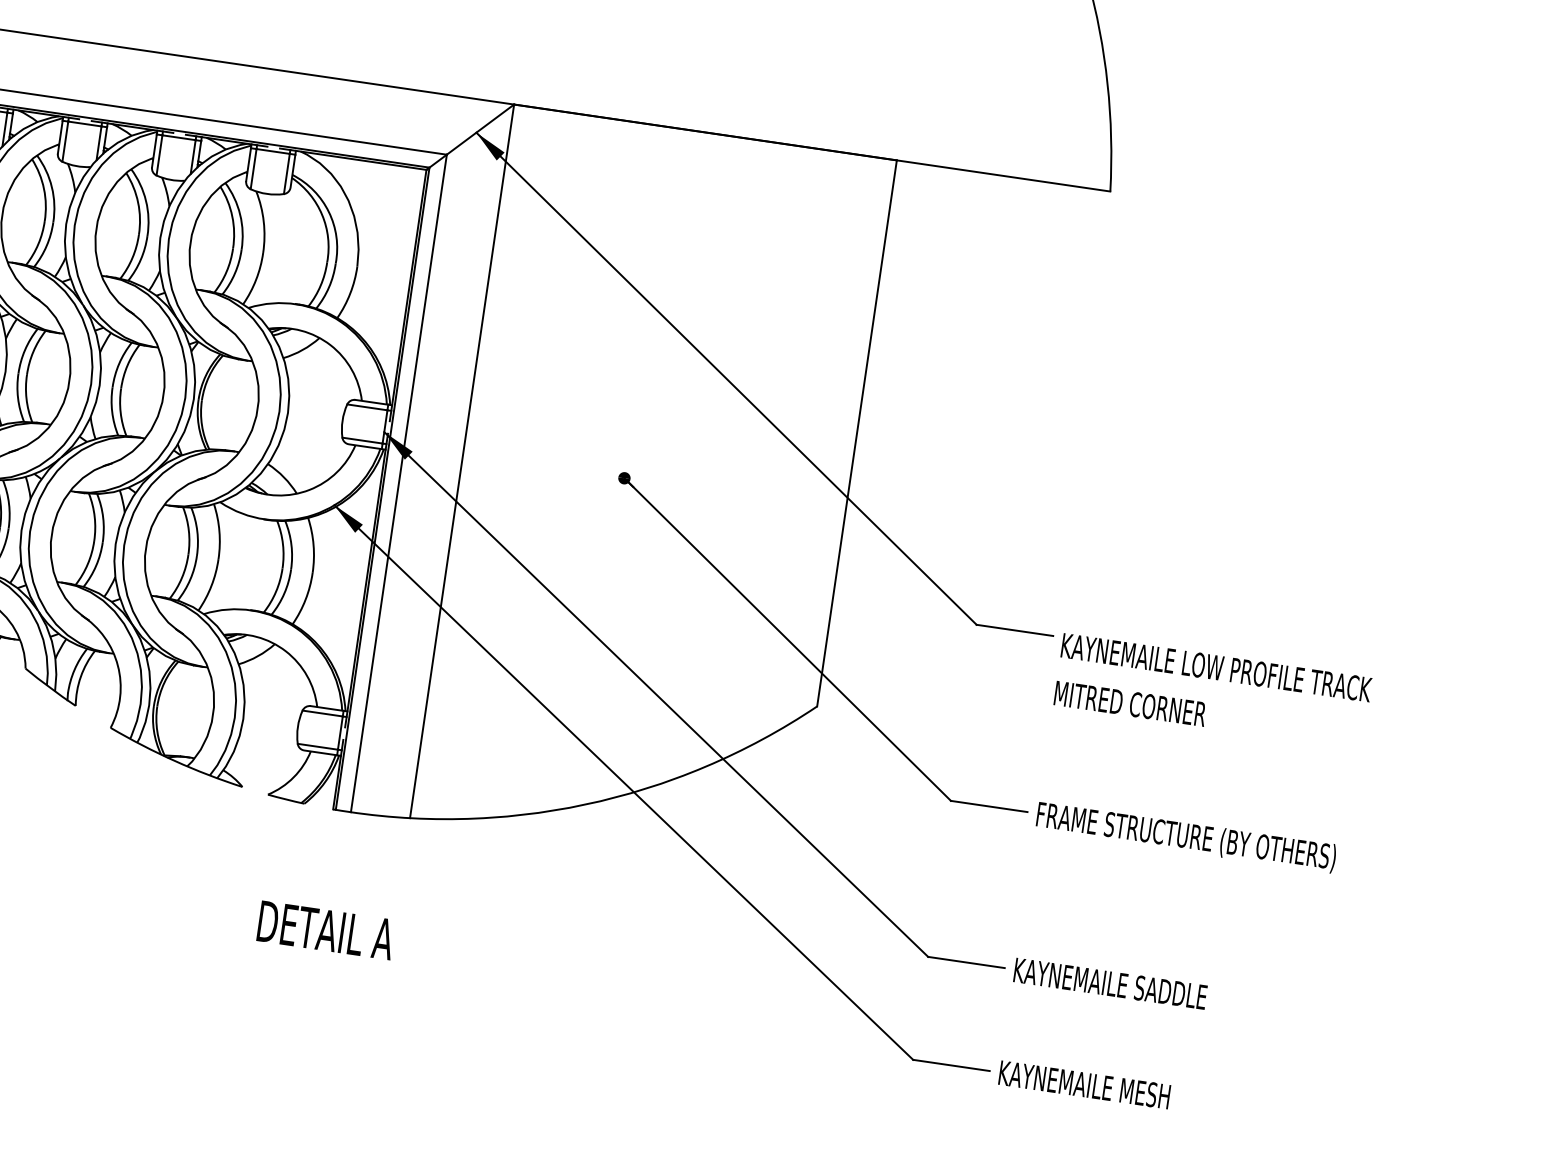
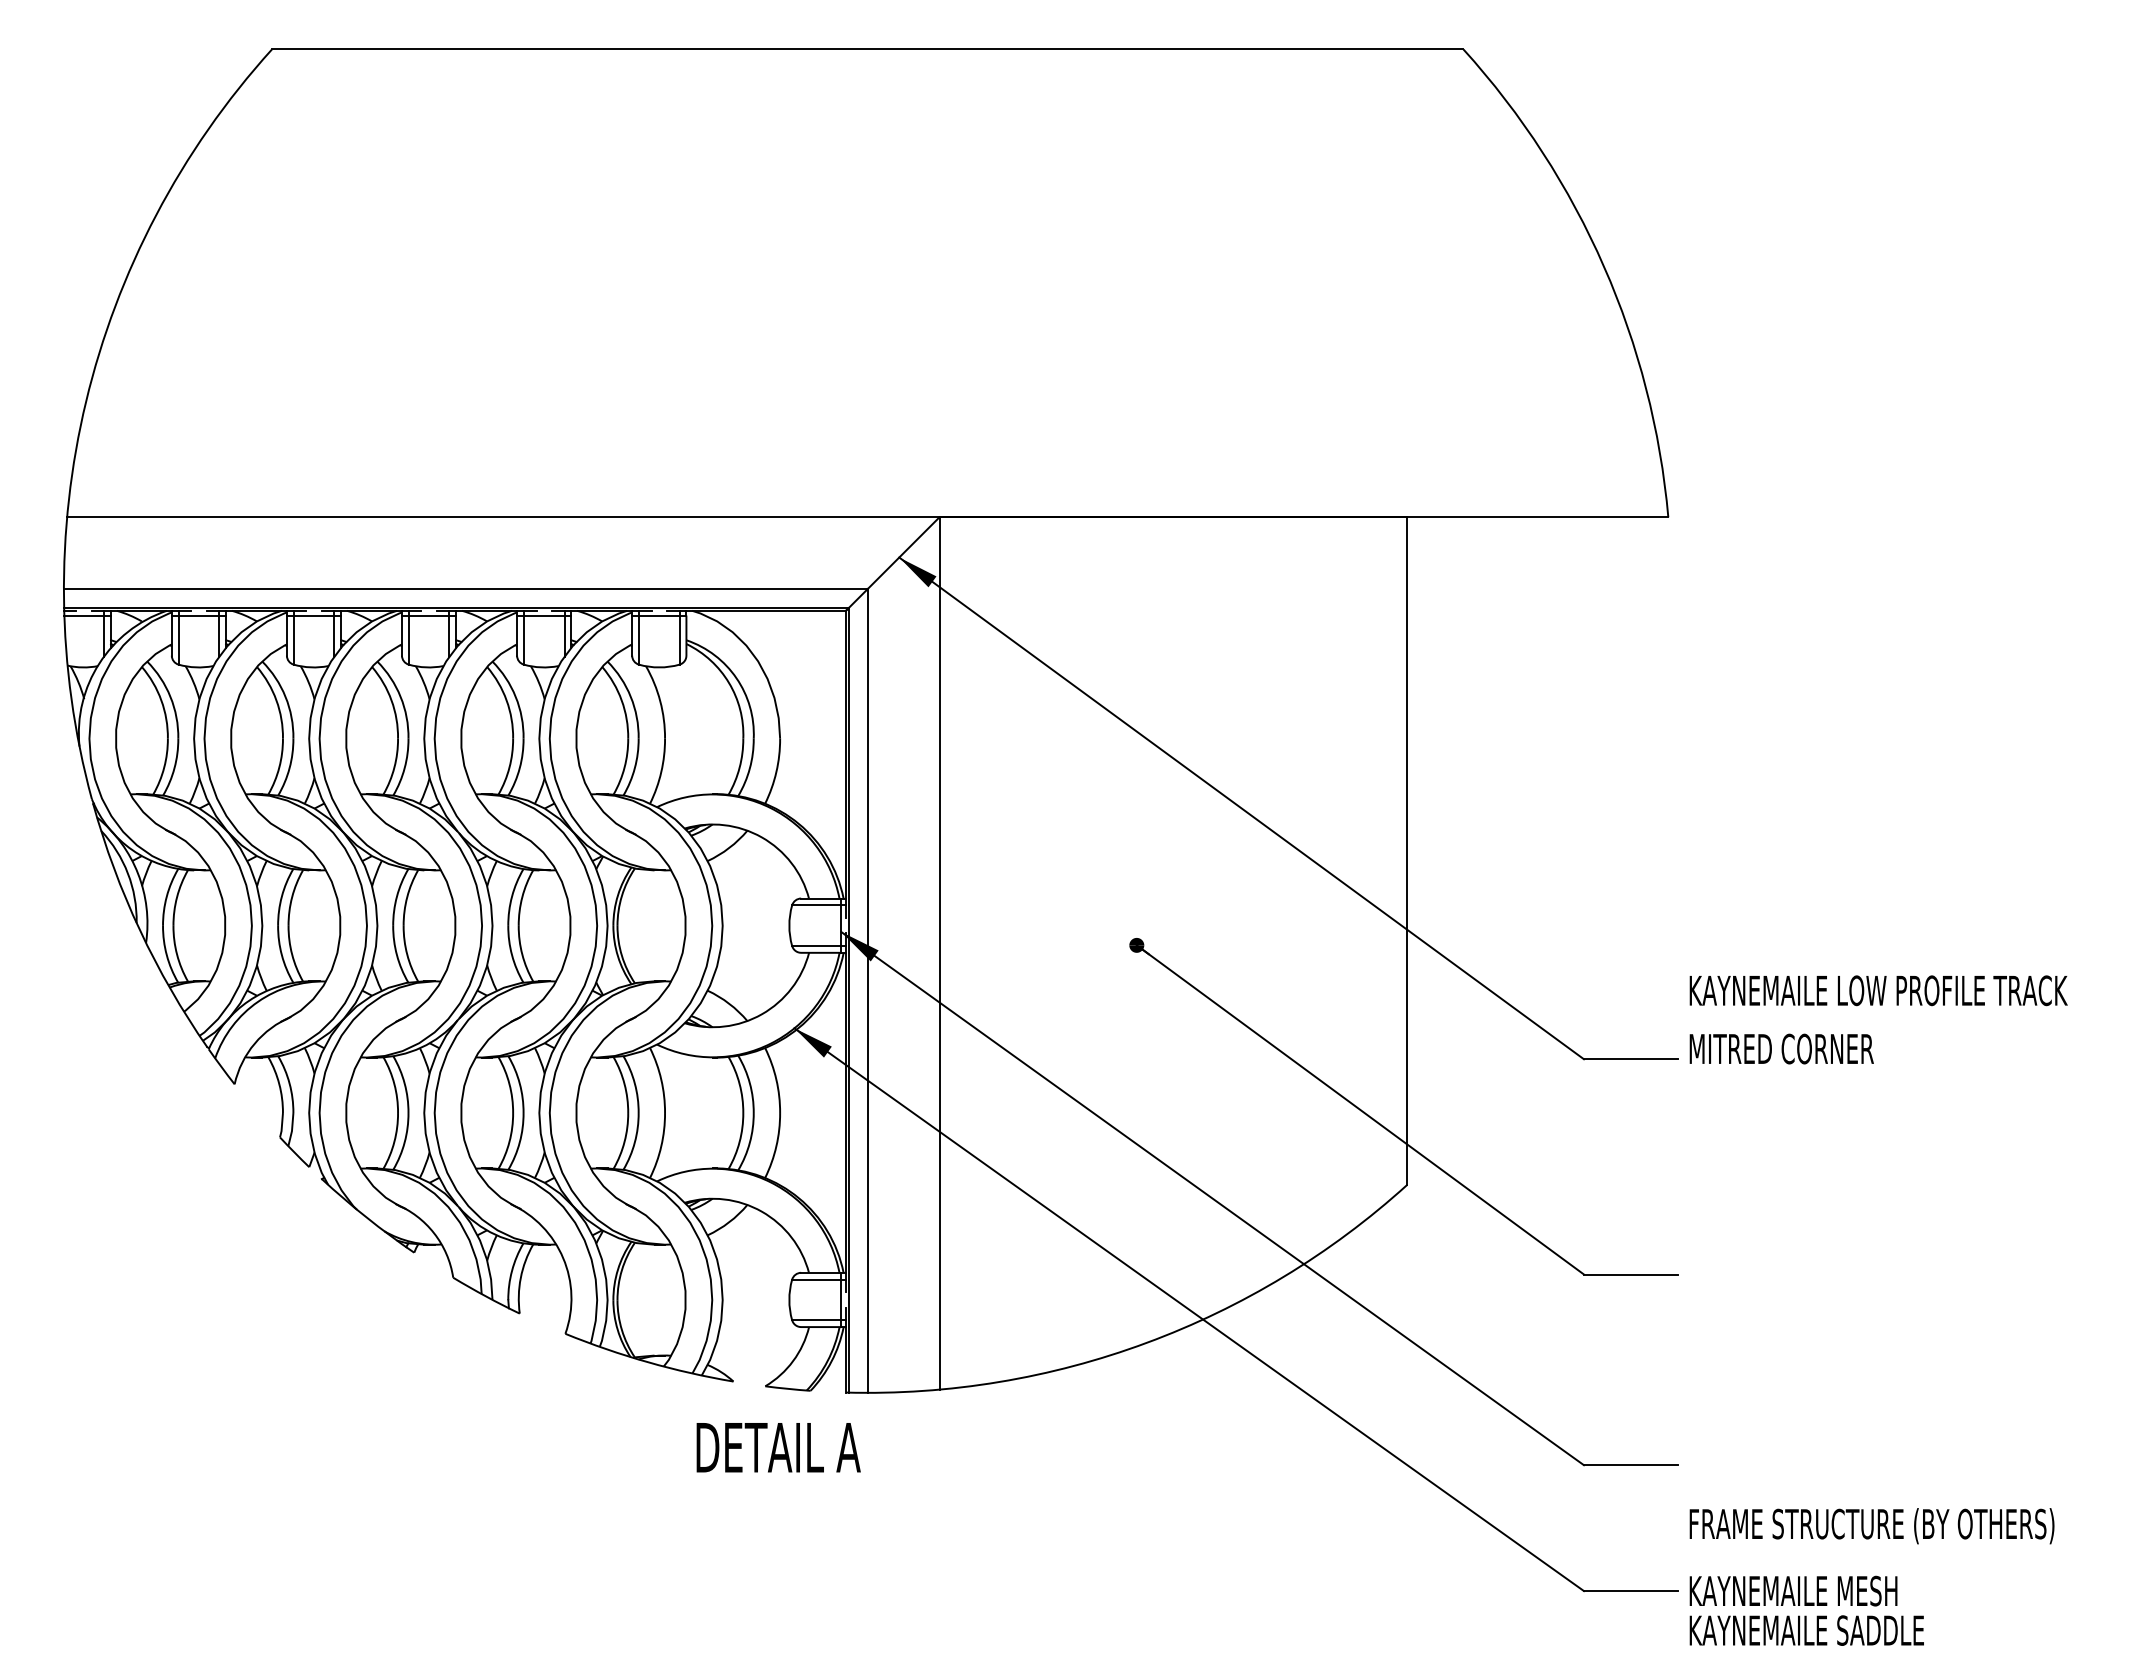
text: (1213, 691) -> (1878, 1019), moved
text: (1185, 837) -> (1871, 1526), moved
text: (325, 930) -> (778, 1447), moved
text: (1110, 983) -> (1806, 1630), moved

